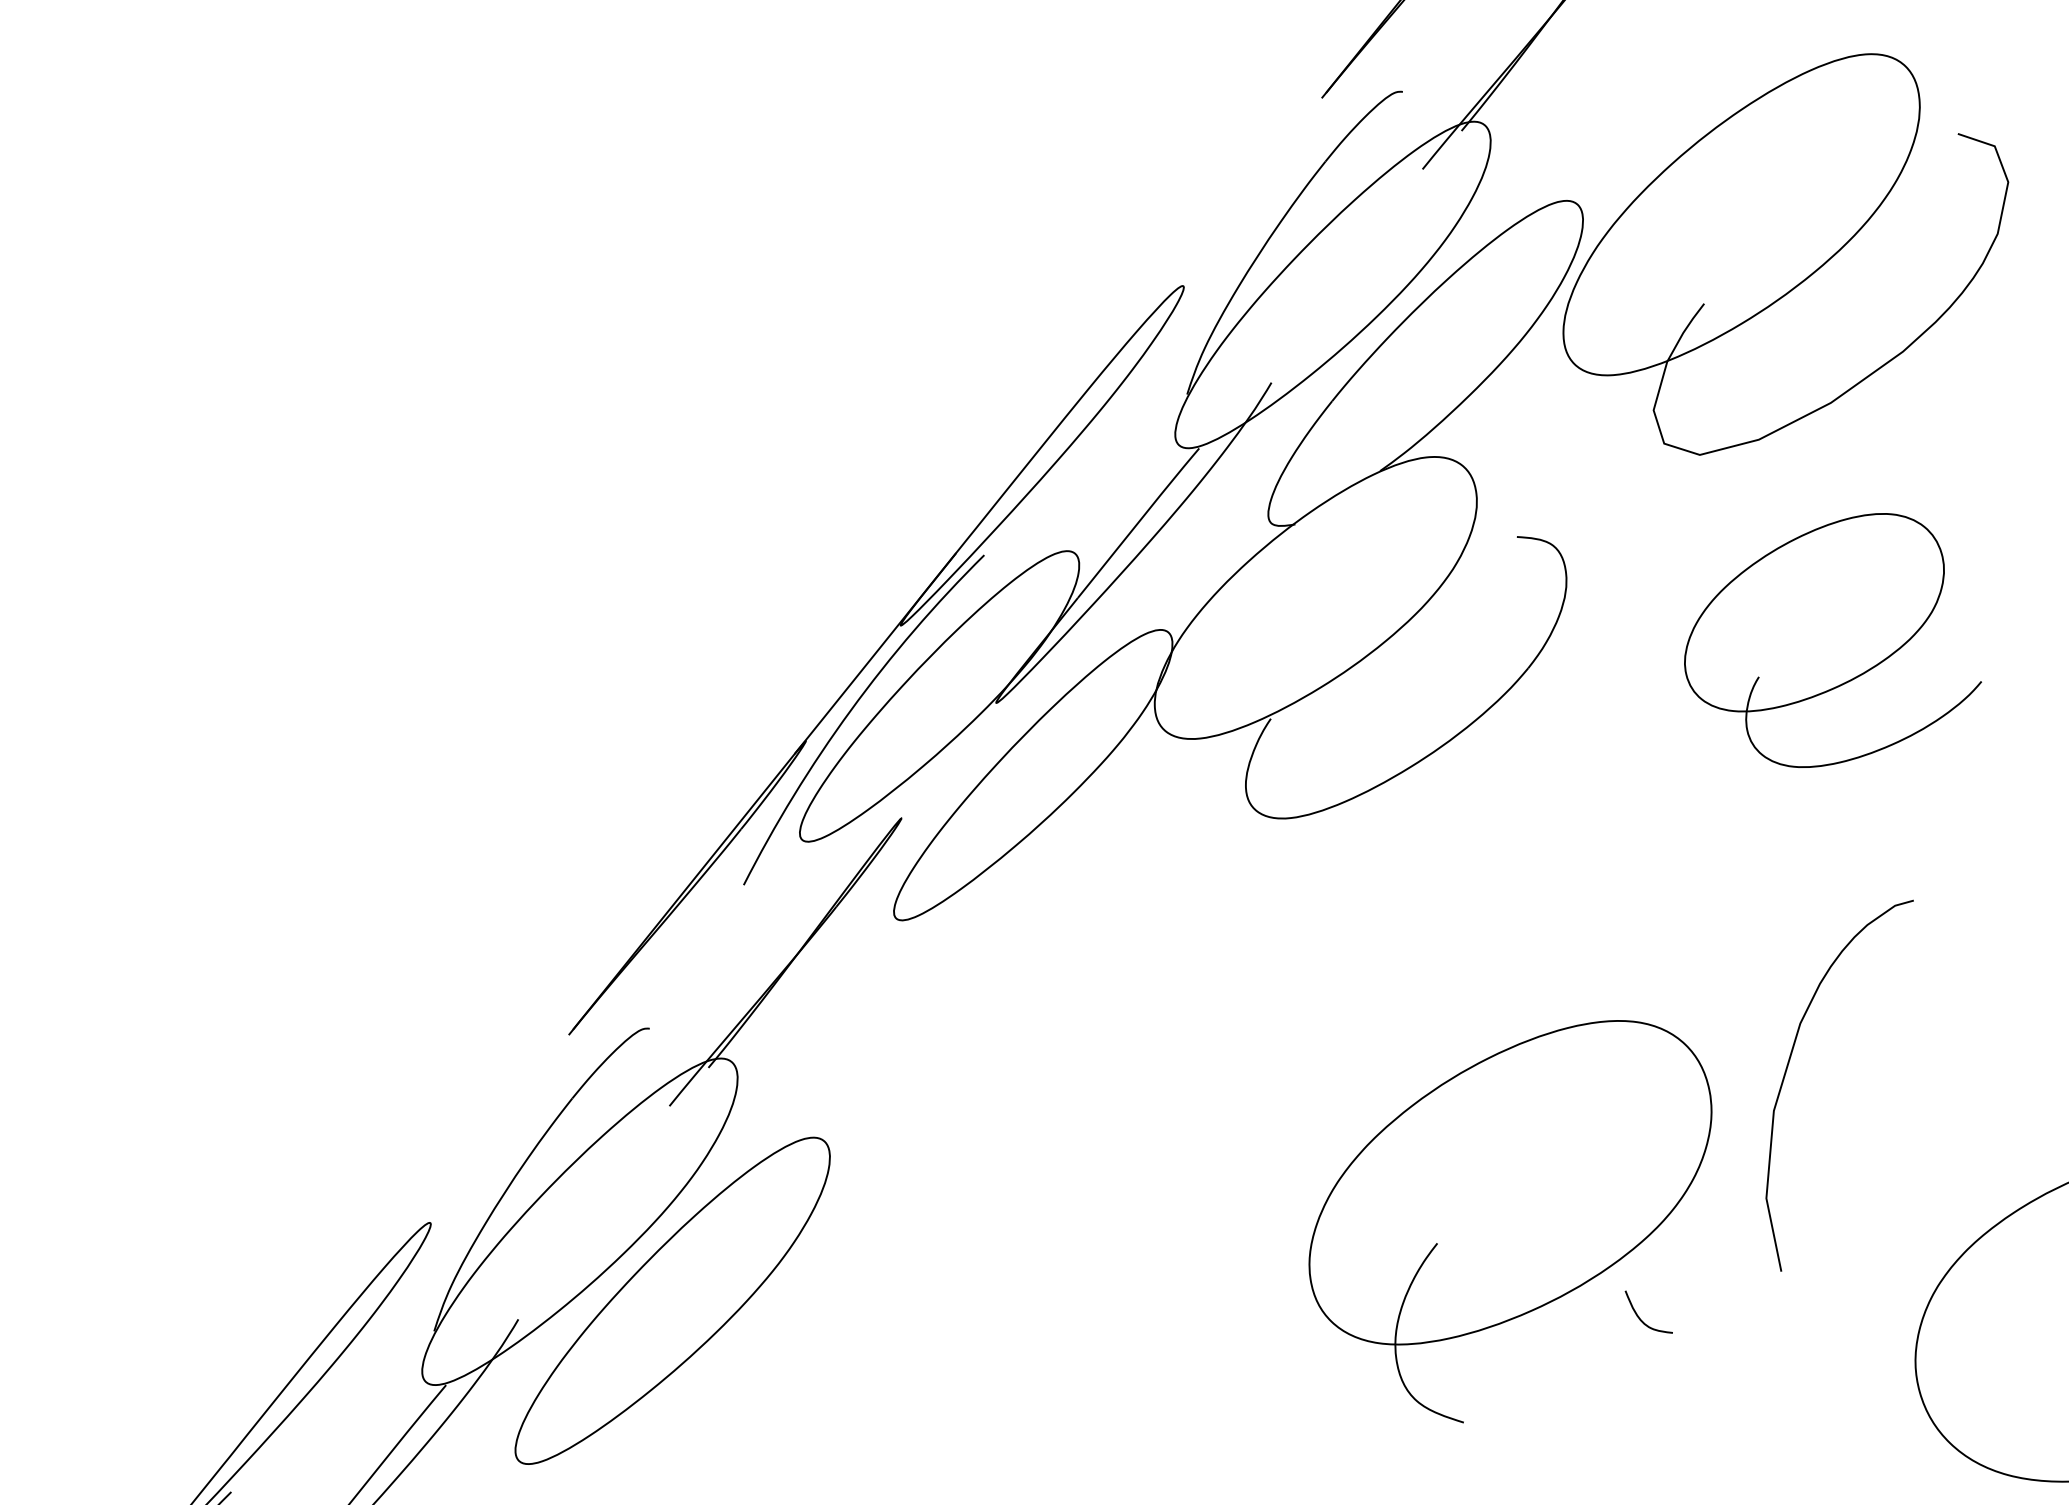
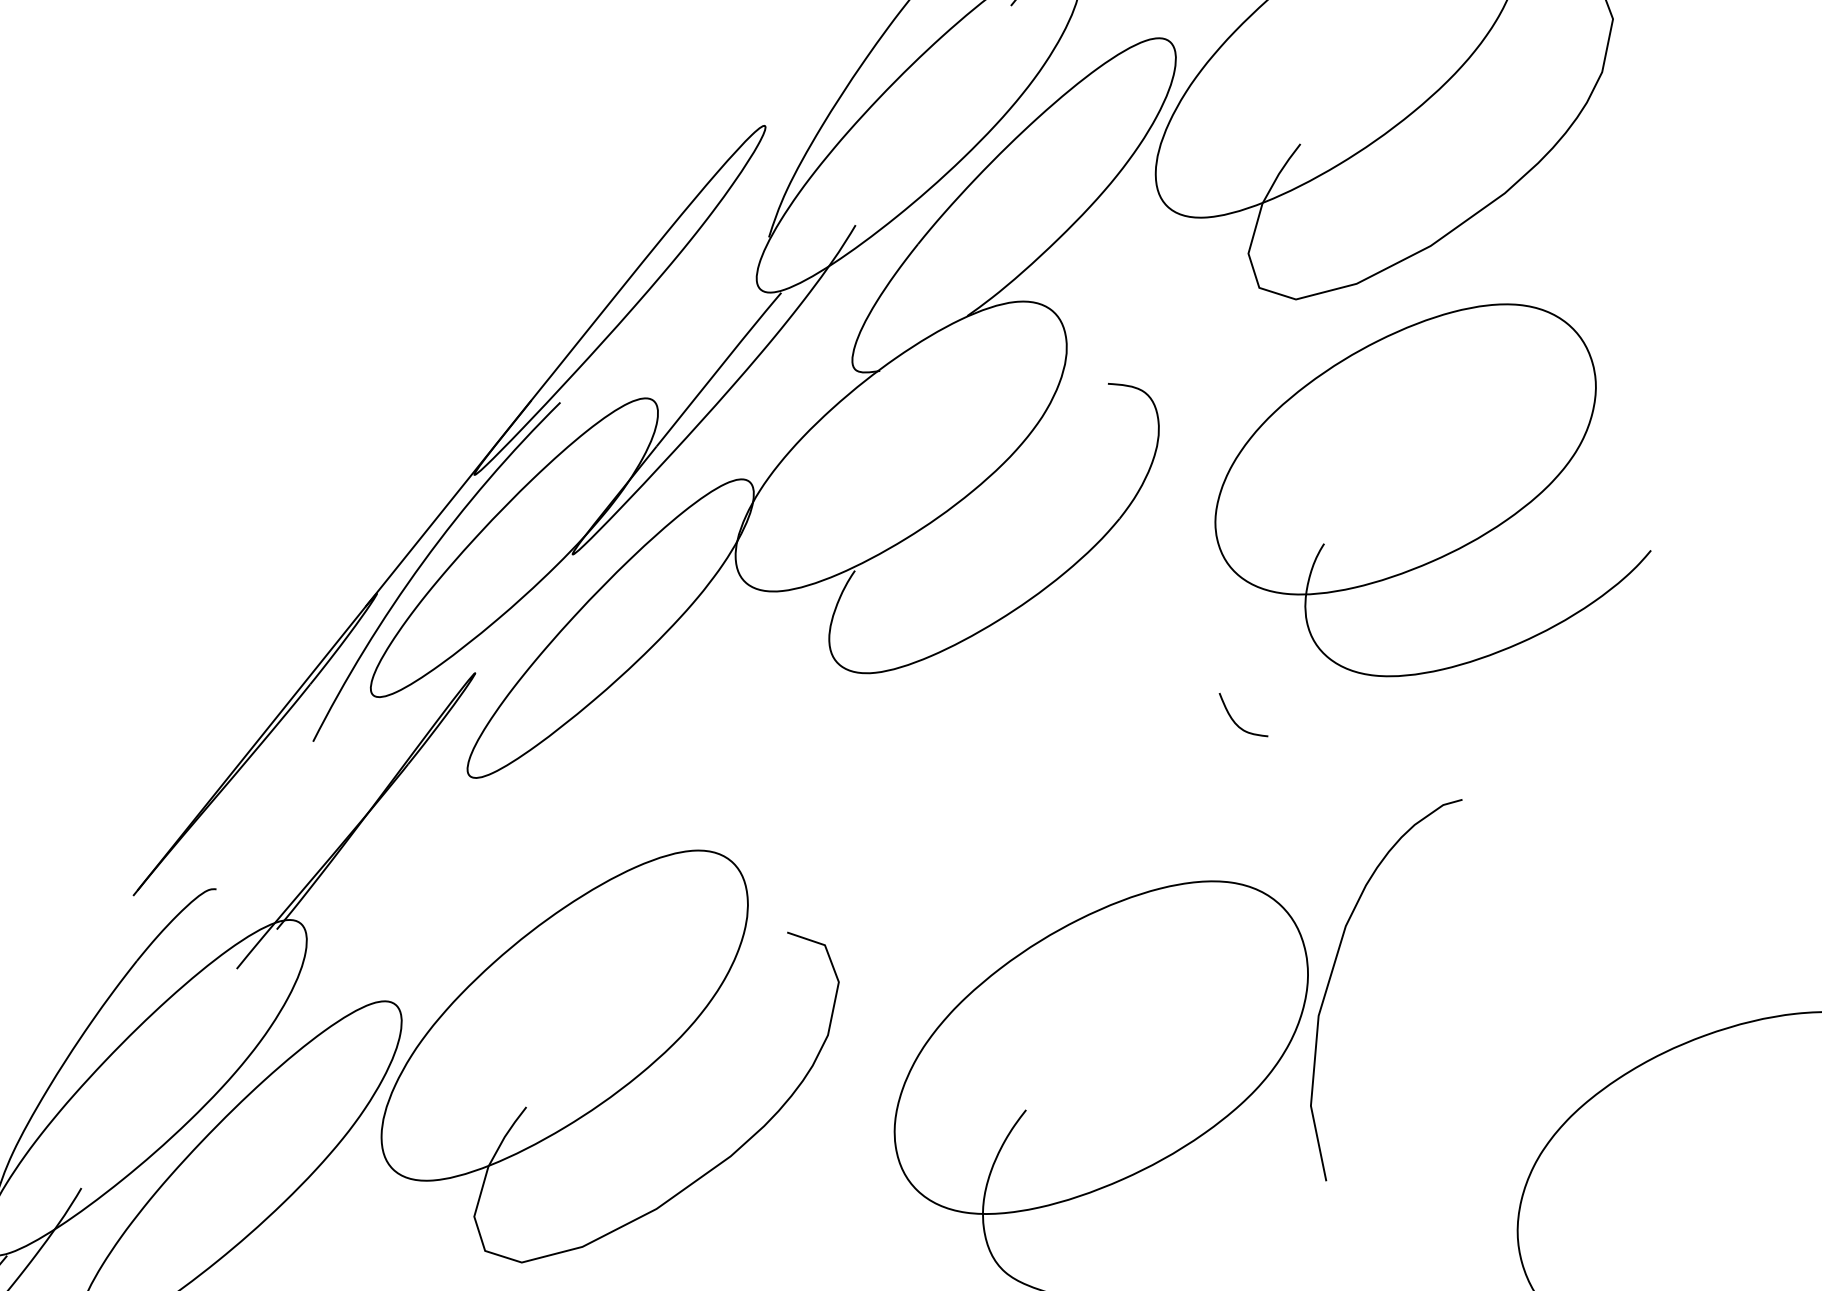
part: (1832, 640) -> (1432, 490), size x1.43
curve: (1787, 1070) -> (1332, 974), moved
part: (1032, 1191) -> (609, 1056), added
curve: (1639, 1316) -> (1233, 719), moved

